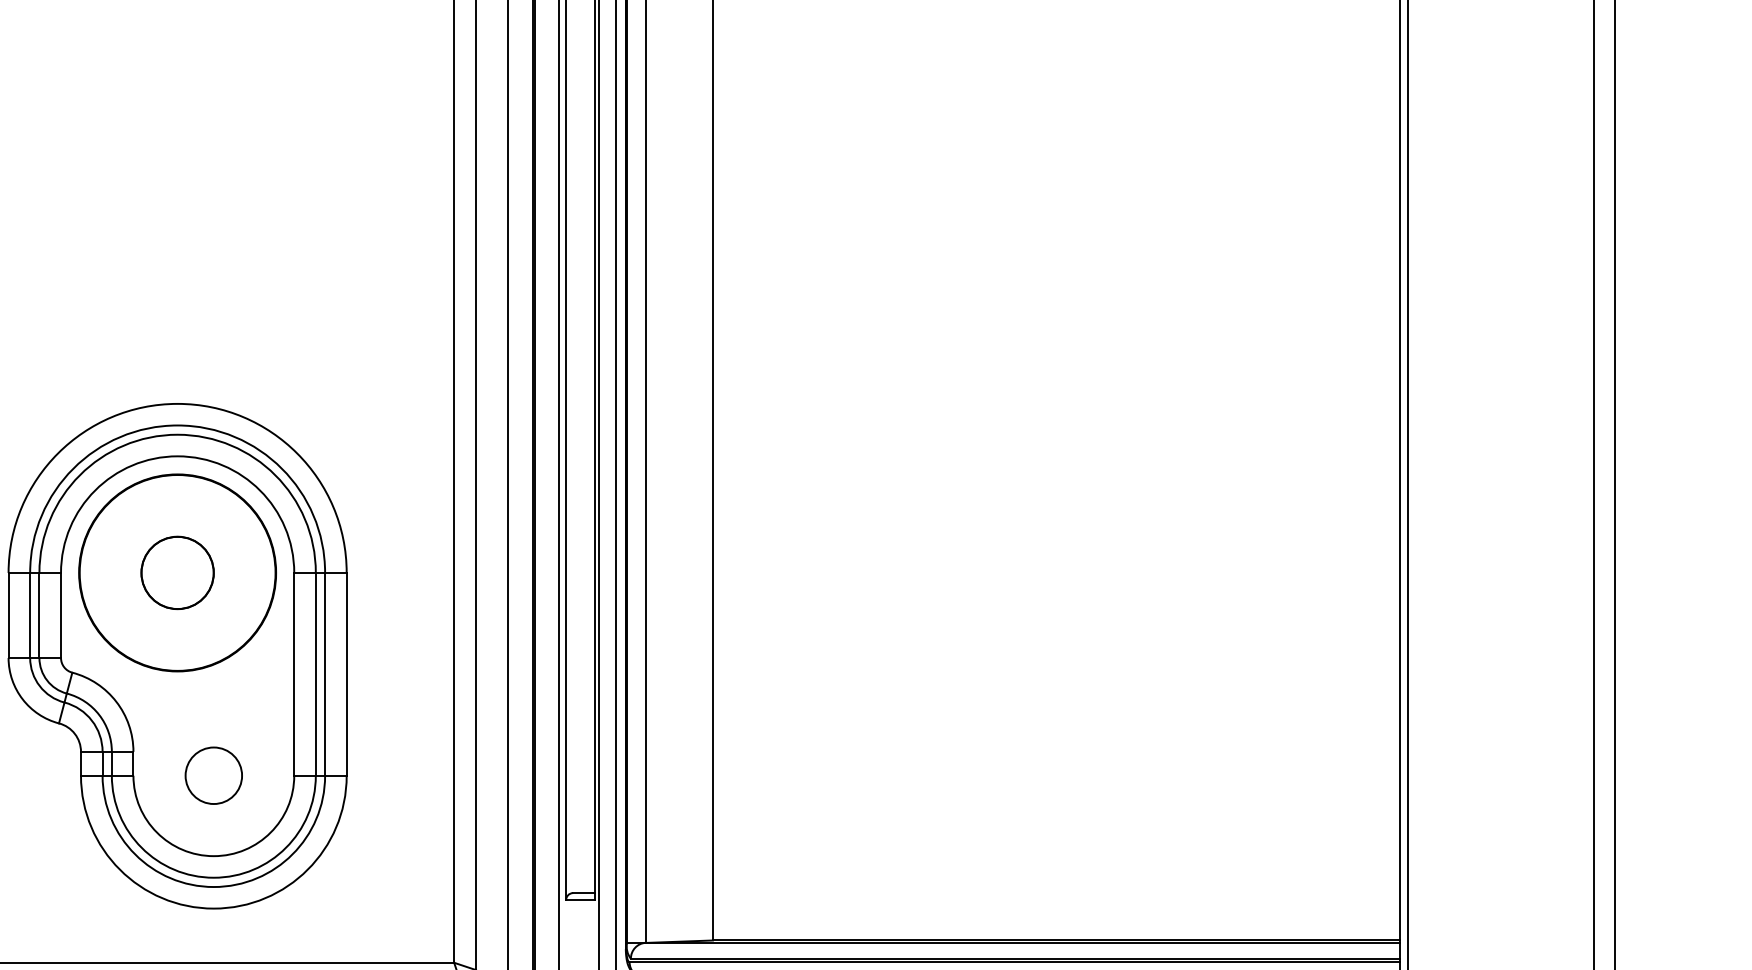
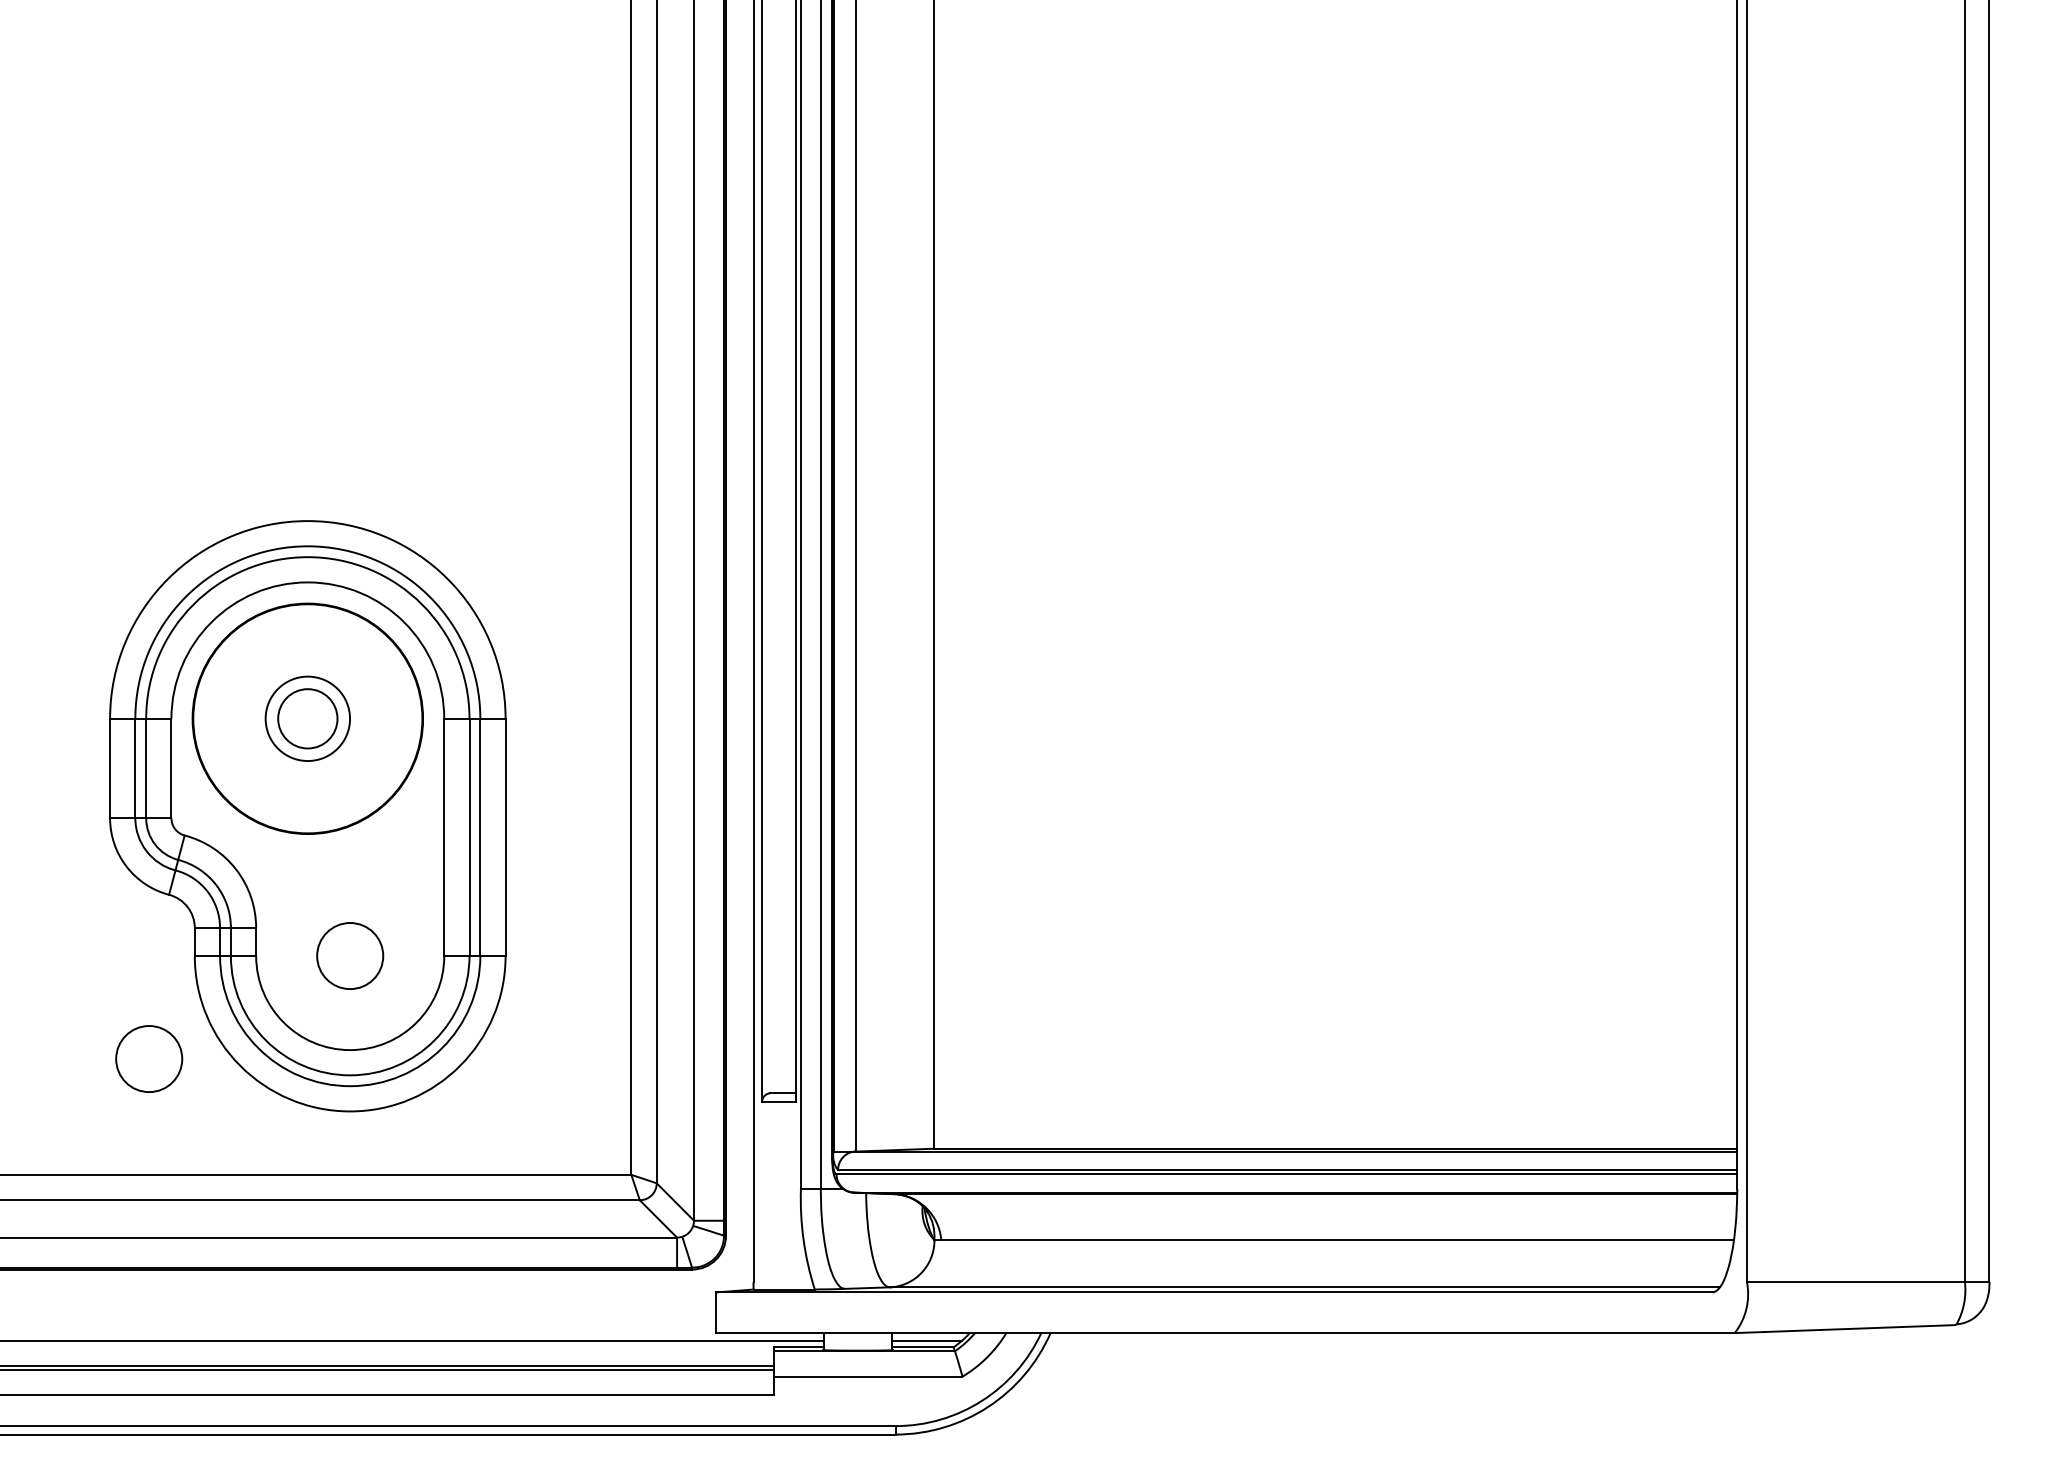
circle: (177, 572) -> (307, 718), size x0.7
circle: (42, 863) -> (149, 1058), added

